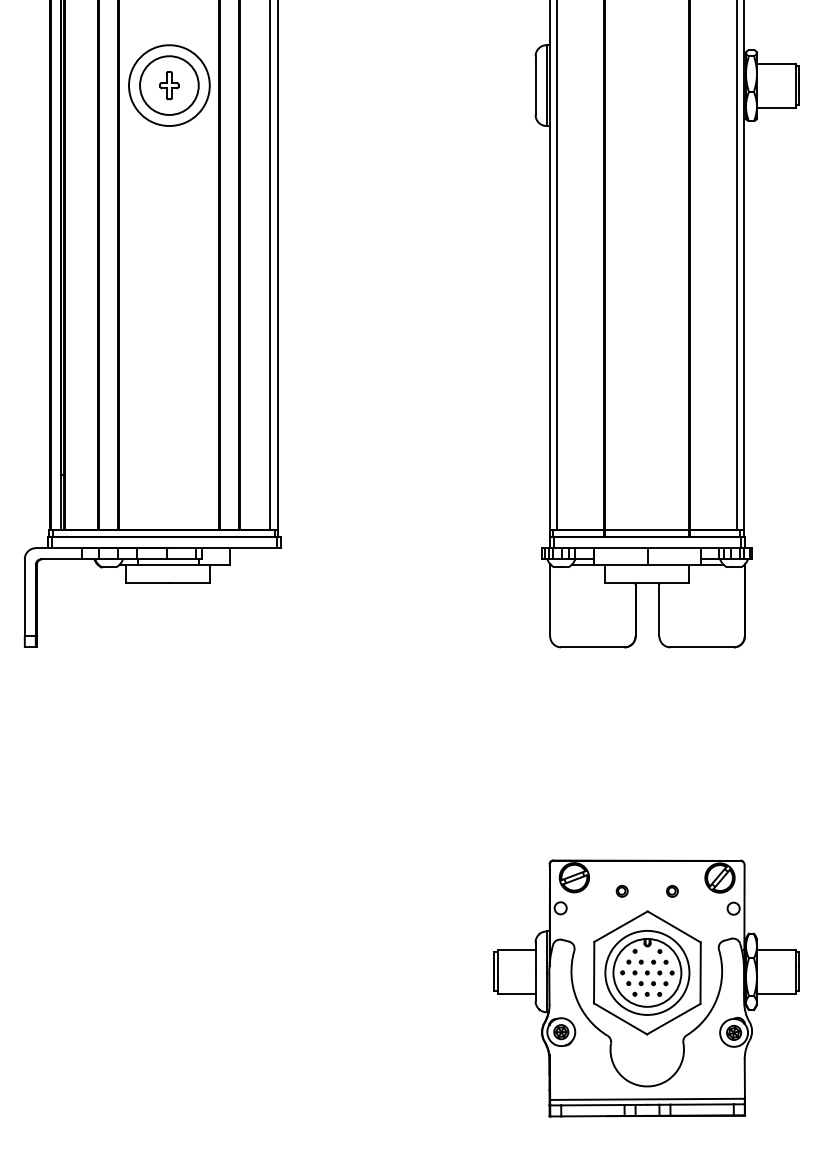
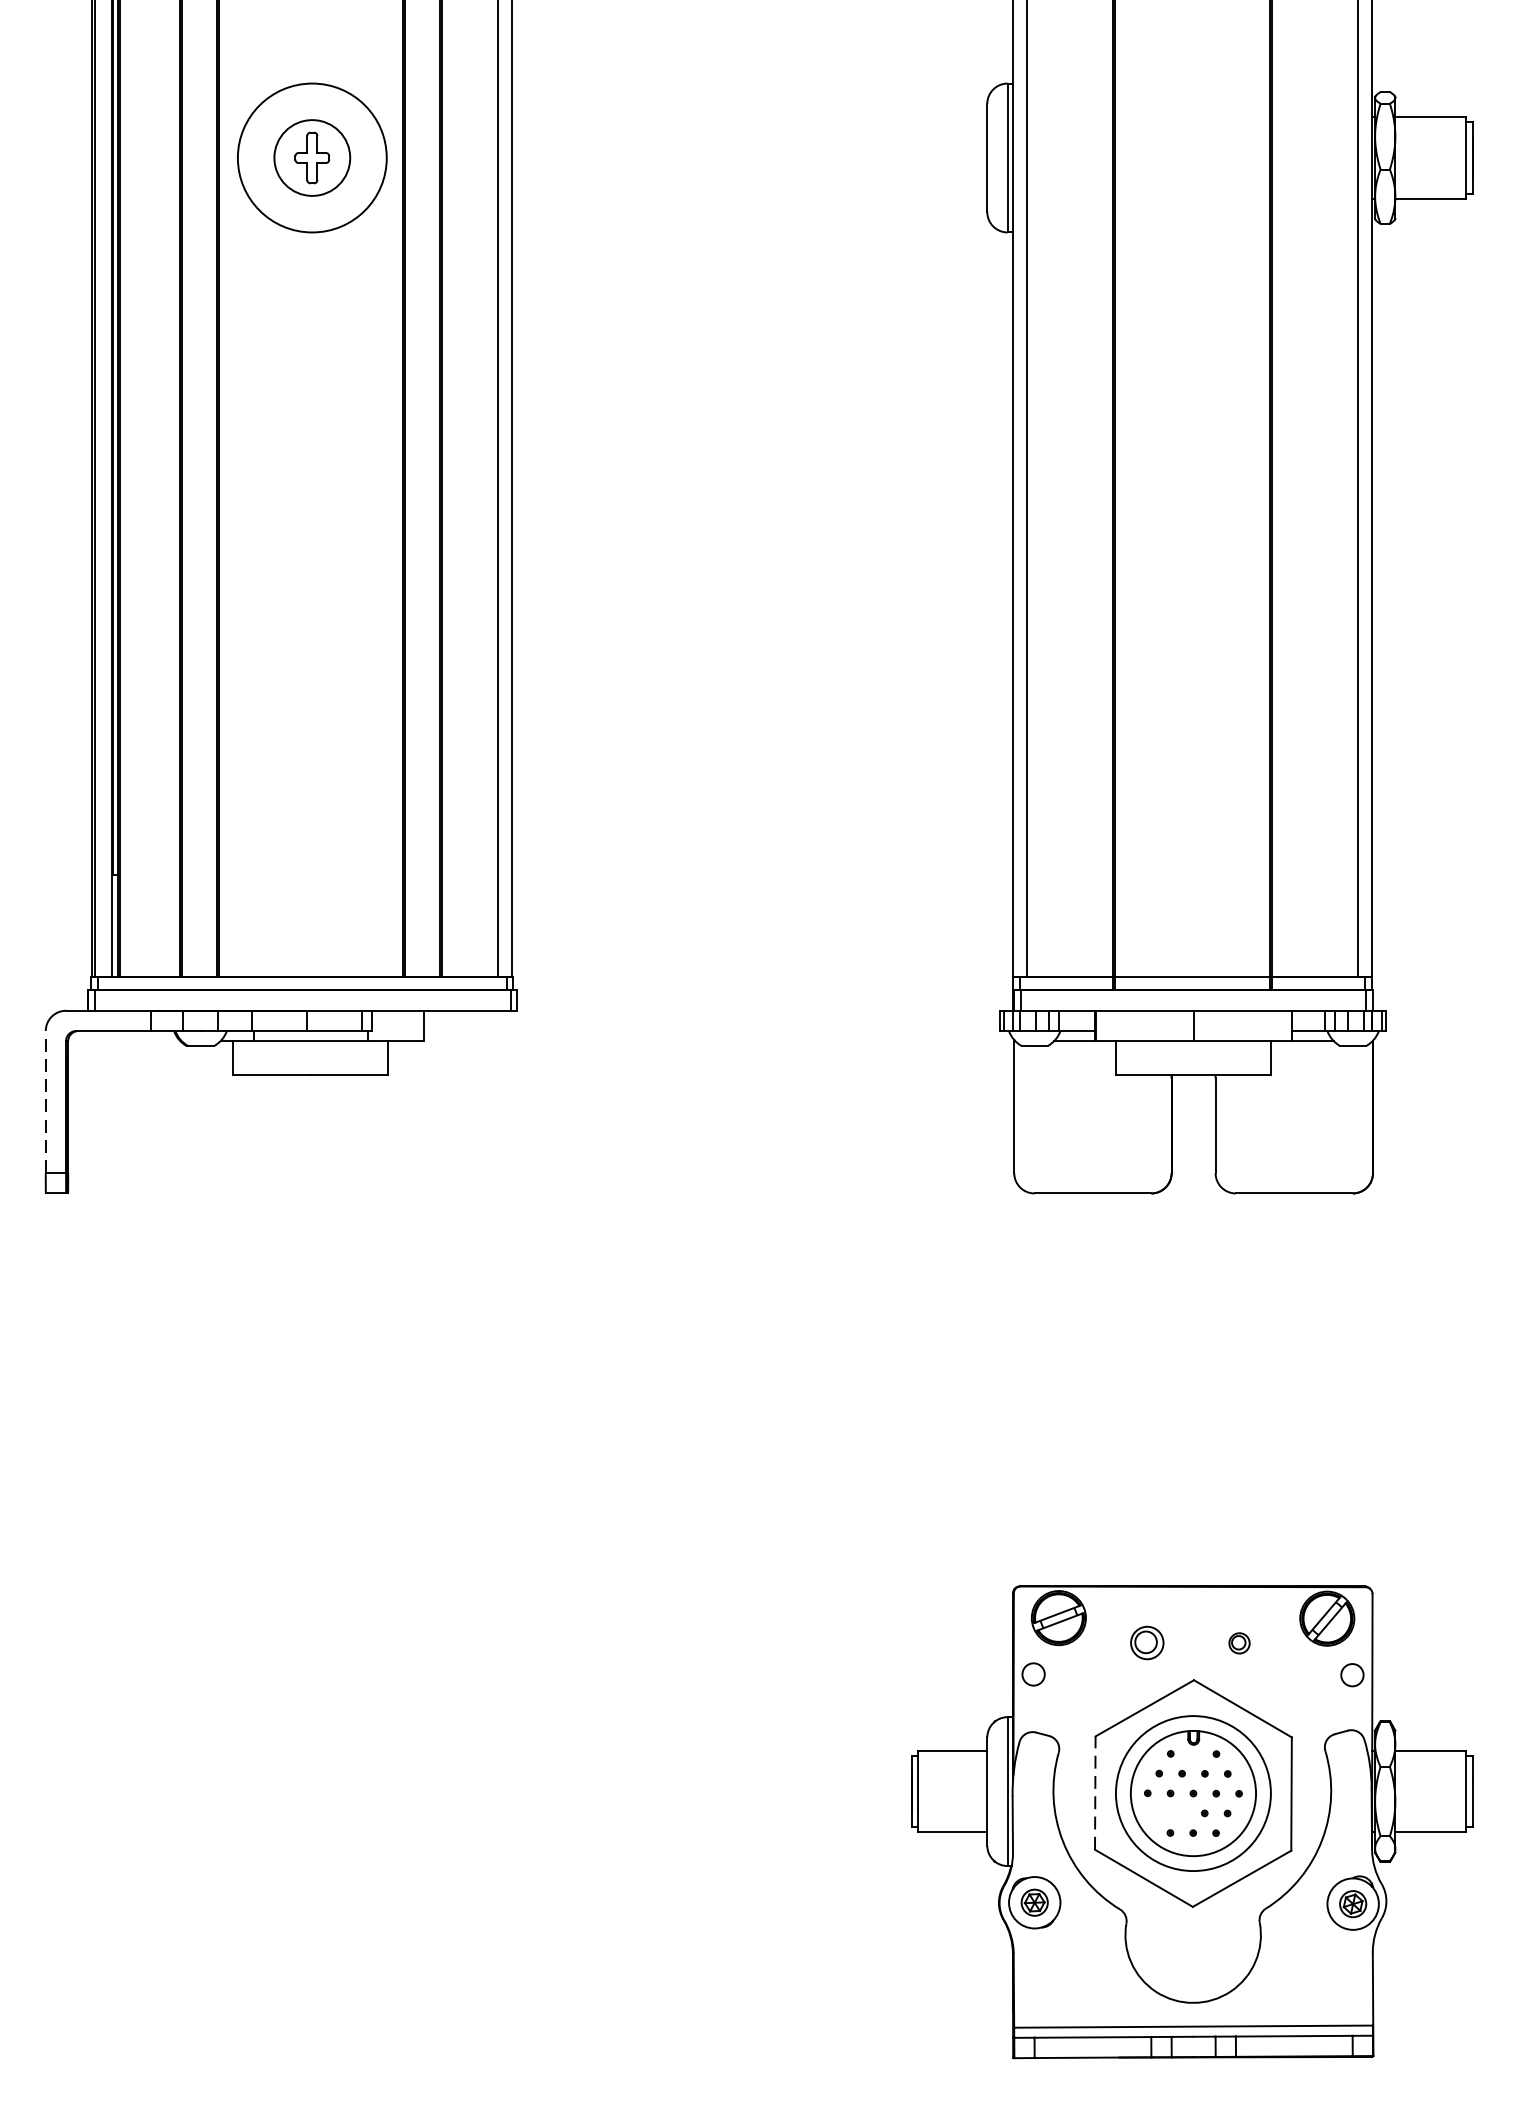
circle: (169, 85) -> (312, 157), size x0.7
line: (24, 597) -> (45, 1101), solid -> dashed
part: (621, 891) -> (1145, 1643), size x1.6
line: (594, 972) -> (1095, 1792), solid -> dashed
part: (634, 983) -> (1169, 1813), removed

